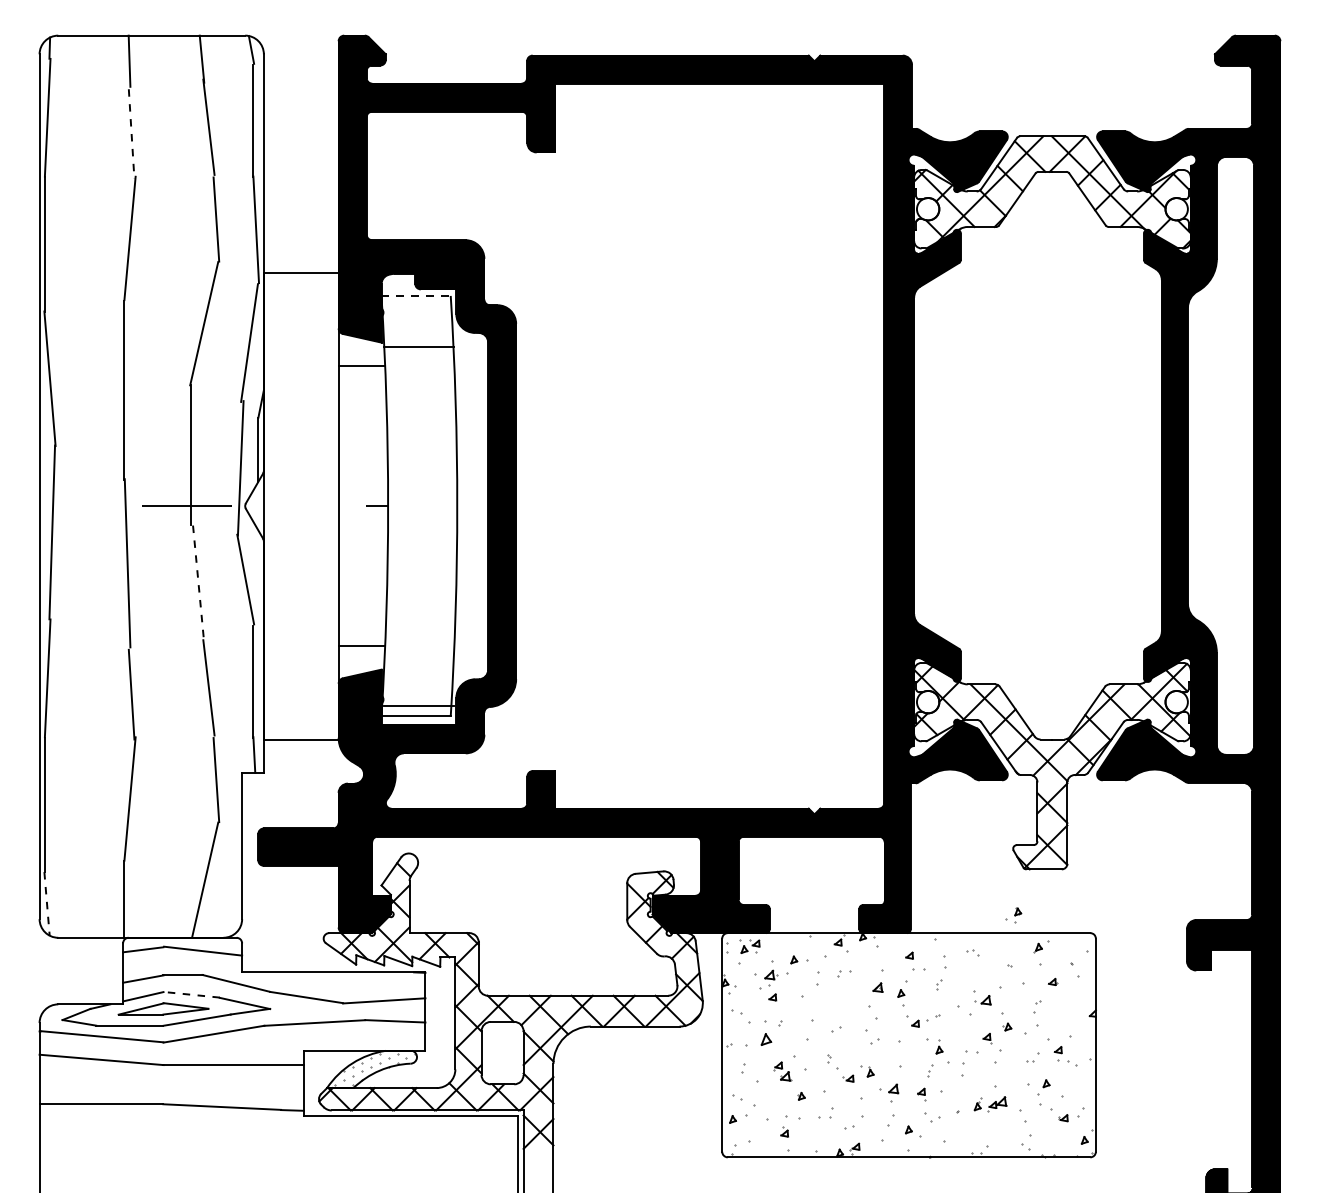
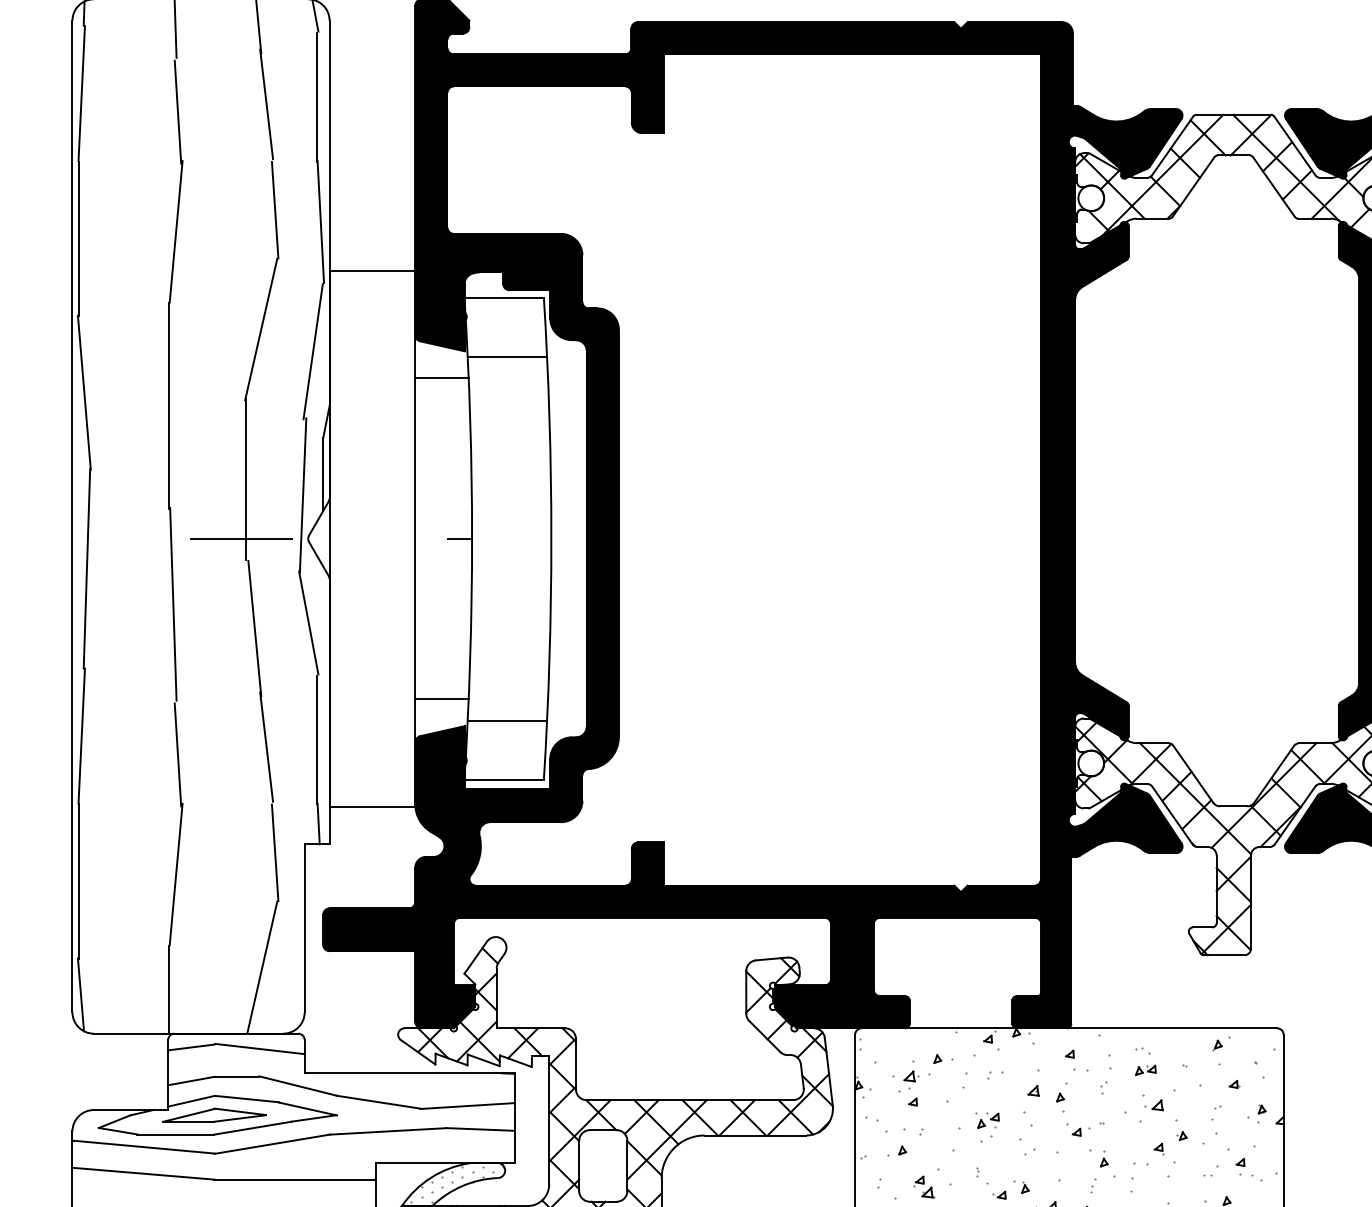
line: (131, 134) -> (177, 112), dashed -> solid
line: (416, 295) -> (504, 297), dashed -> solid
line: (198, 584) -> (254, 628), dashed -> solid
line: (418, 705) -> (506, 720), moved
line: (47, 903) -> (81, 994), dashed -> solid
part: (1013, 915) -> (1256, 1113), moved
part: (749, 946) -> (987, 1120), moved
part: (975, 969) -> (1145, 1070), added
line: (191, 994) -> (246, 1098), dashed -> solid
part: (758, 1039) -> (896, 1150), size x0.62

